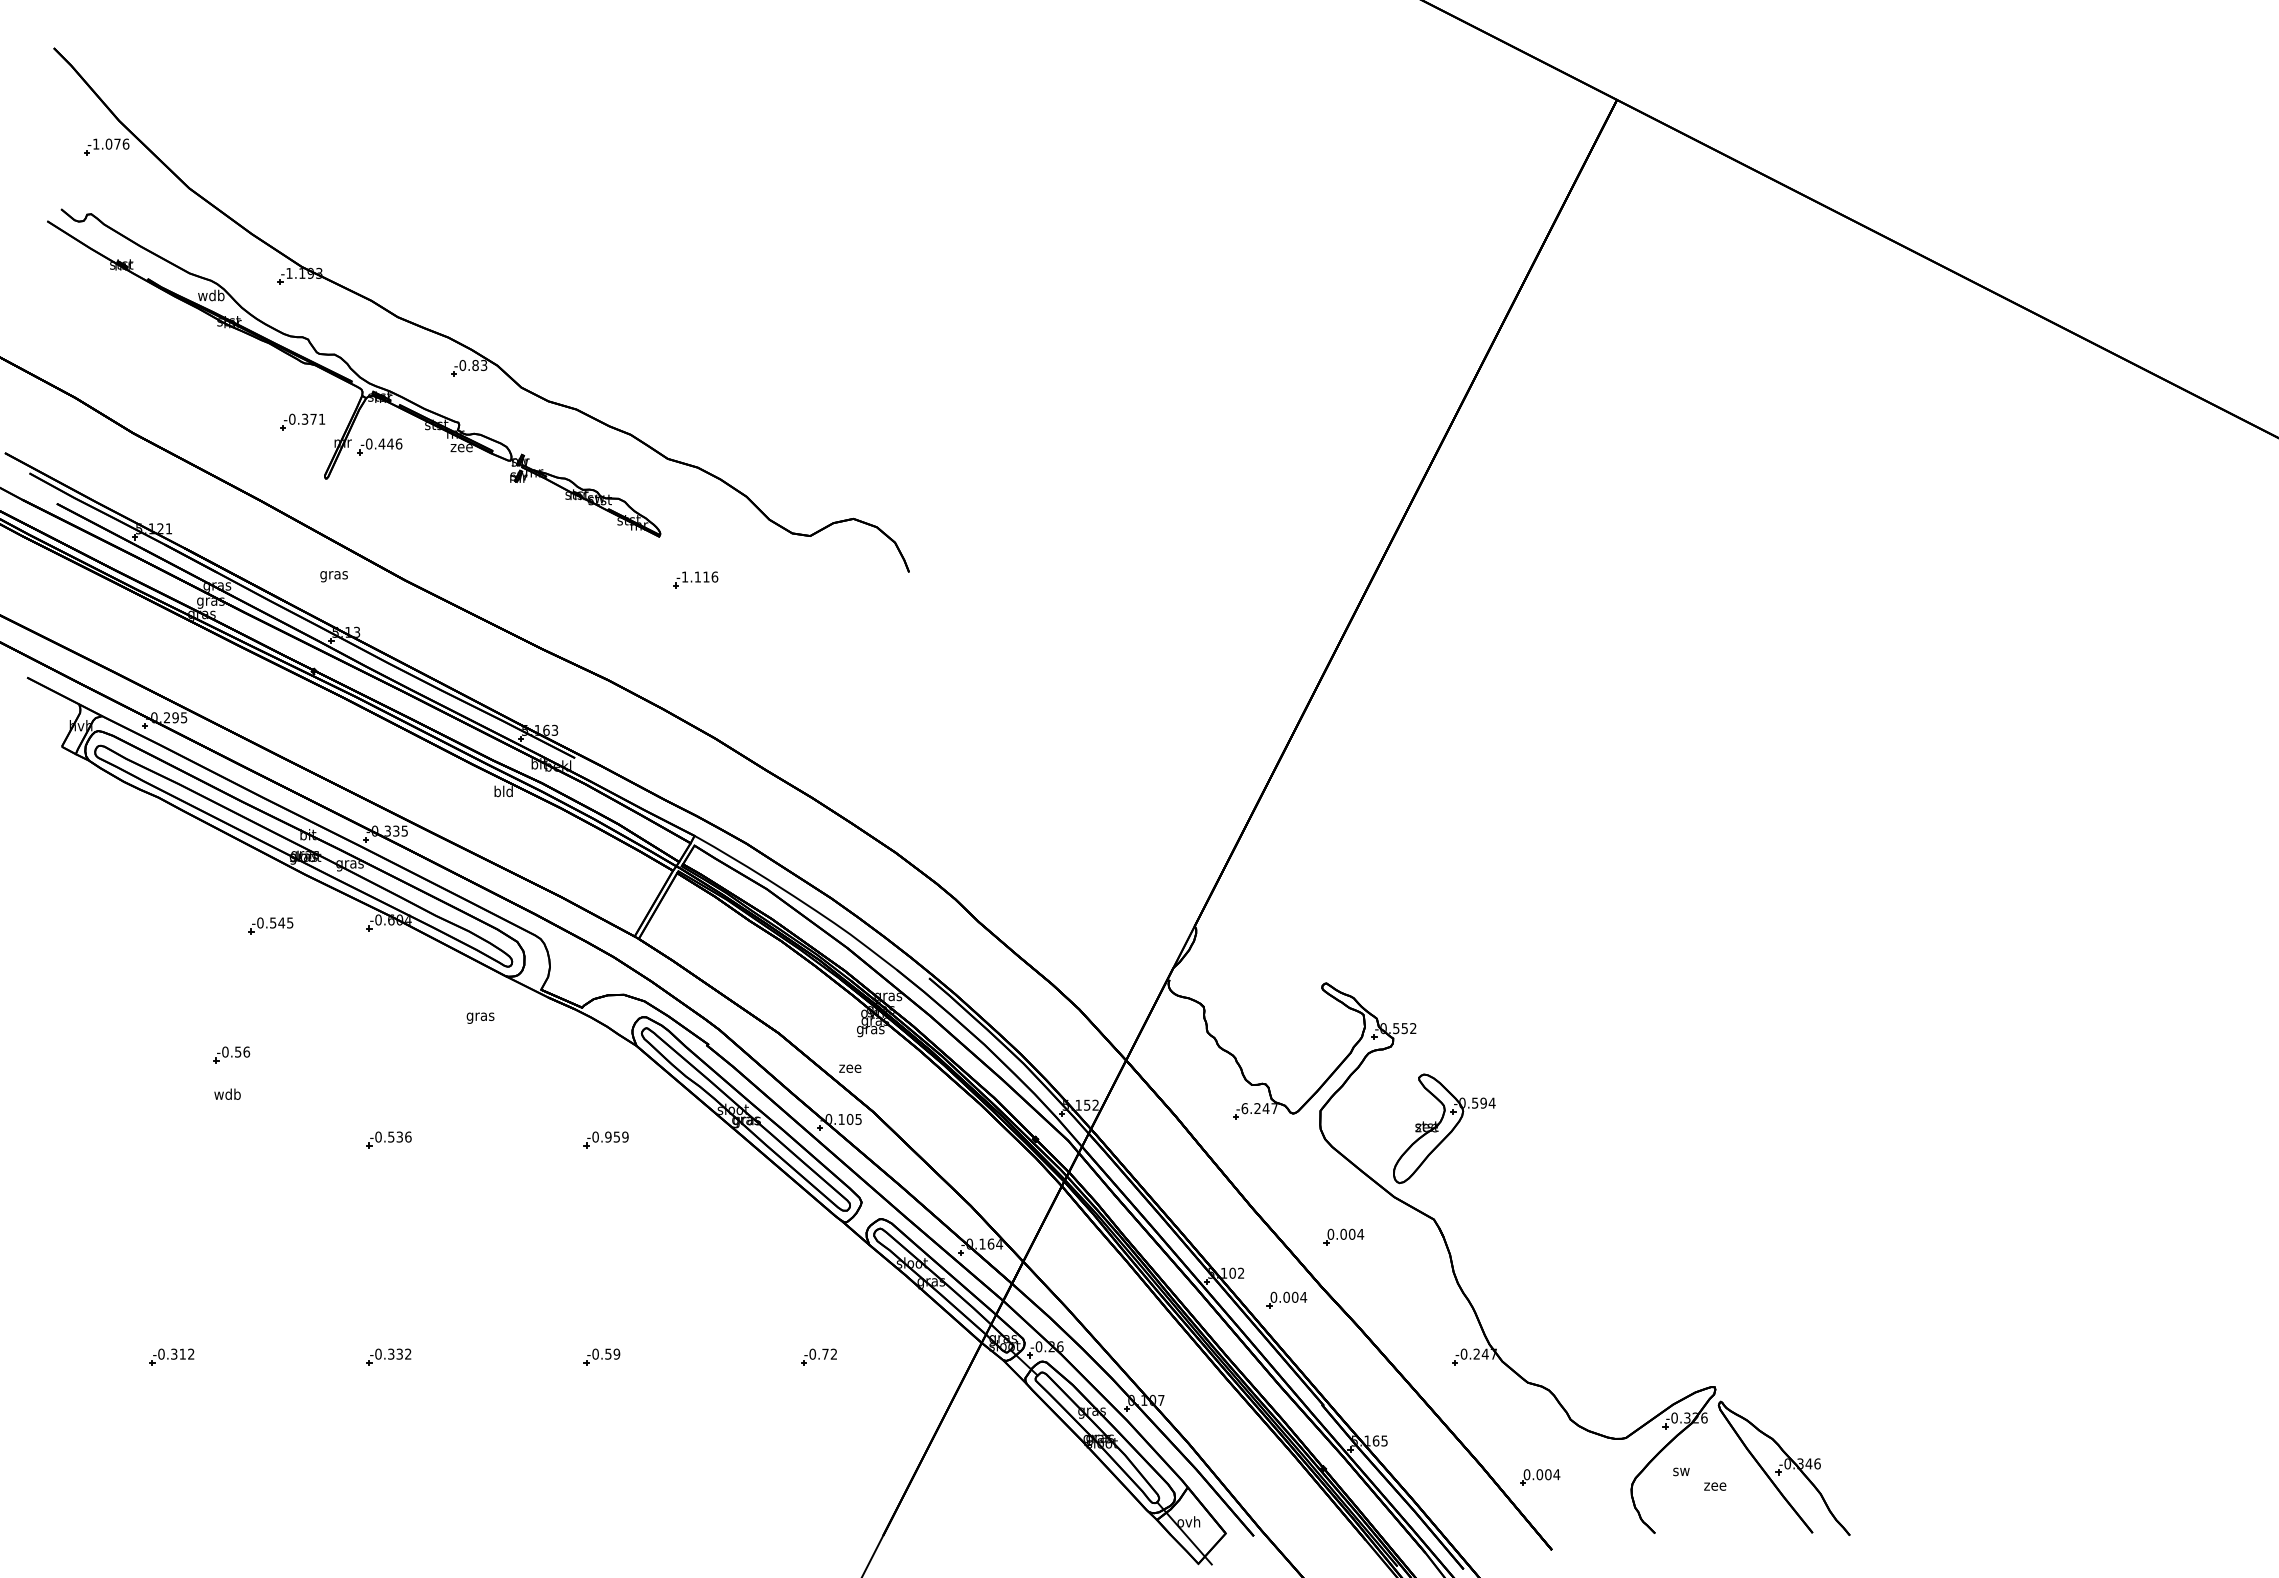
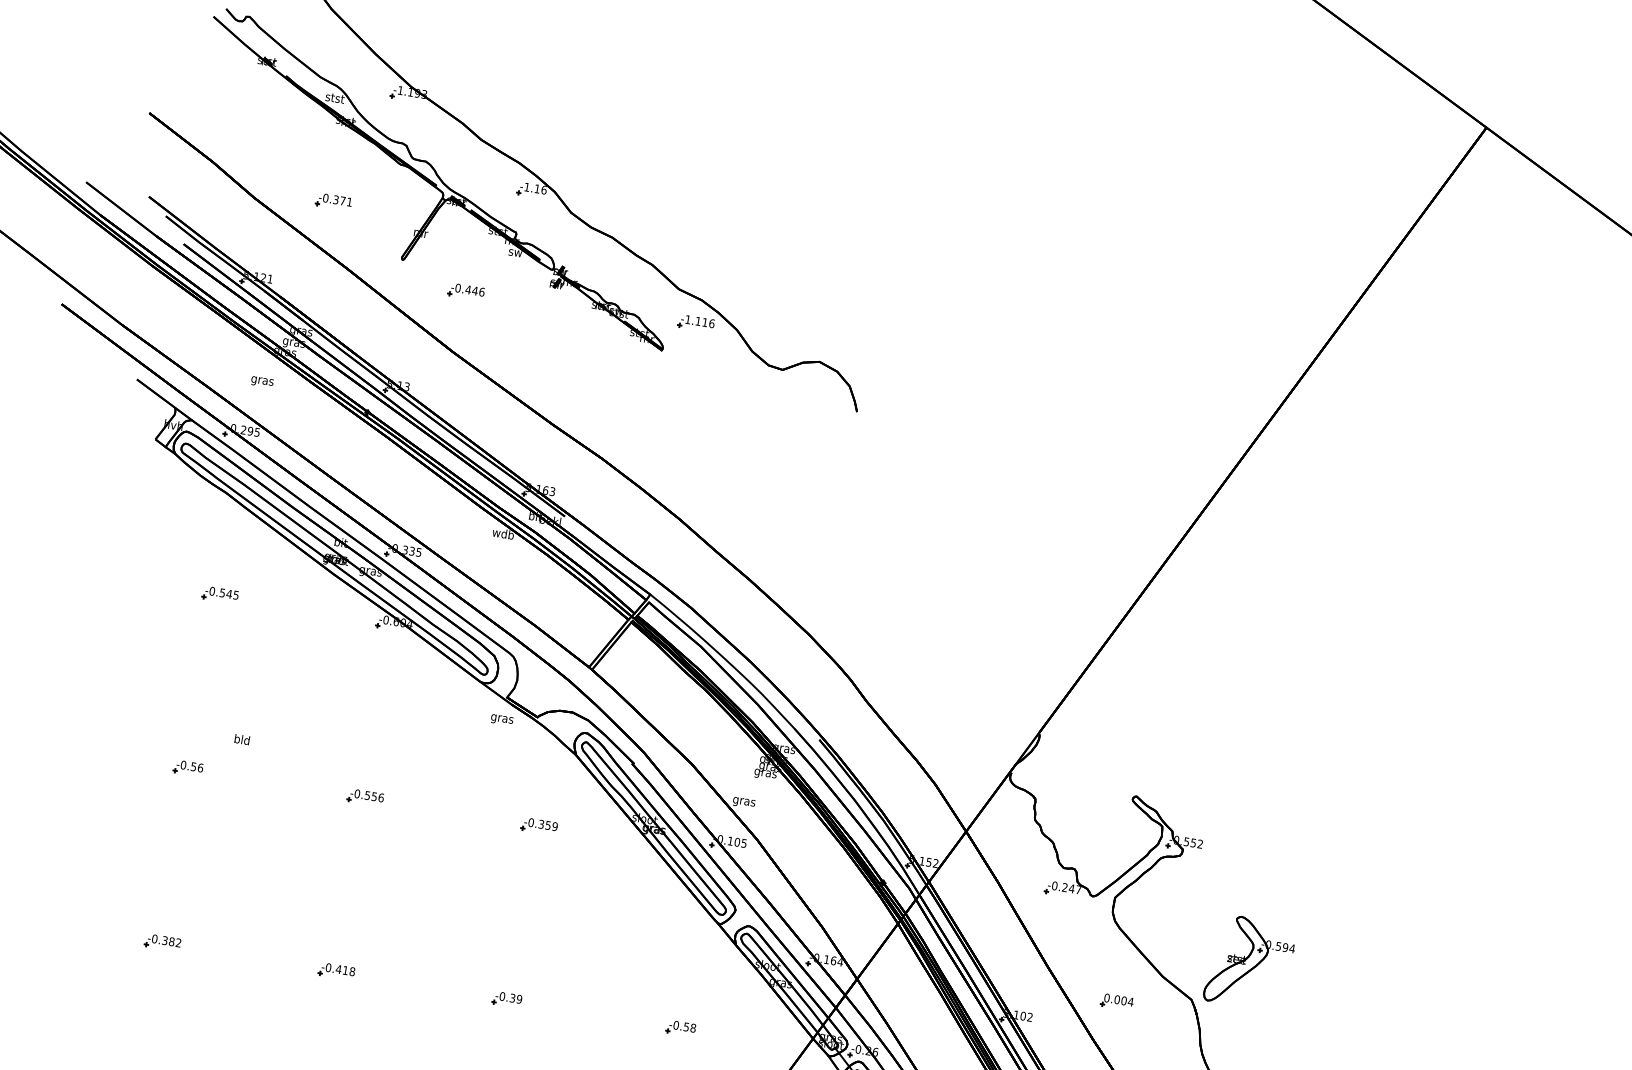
text: (211, 295) -> (335, 97), wdb -> stst
text: (473, 365) -> (535, 188), -0.83 -> -1.16
part: (302, 421) -> (333, 201), moved
part: (379, 446) -> (466, 291), moved
text: (461, 447) -> (515, 252), zee -> sw
text: (333, 576) -> (261, 381), moved
part: (695, 579) -> (696, 323), moved
text: (503, 791) -> (503, 533), bld -> wdb
part: (270, 925) -> (220, 594), moved
text: (480, 1017) -> (502, 719), moved
part: (231, 1054) -> (188, 767), moved
text: (850, 1069) -> (744, 802), zee -> gras
text: (227, 1093) -> (242, 739), wdb -> bld
text: (1244, 1108) -> (1054, 885), -6.247 -> -0.247
part: (1444, 1128) -> (1250, 962), moved
text: (399, 1136) -> (374, 796), -0.536 -> -0.556
text: (608, 1136) -> (541, 823), -0.959 -> -0.359
part: (1286, 1299) -> (1062, 1044), removed
text: (182, 1353) -> (171, 941), -0.312 -> -0.382
text: (399, 1353) -> (345, 969), -0.332 -> -0.418
text: (608, 1353) -> (512, 997), -0.59 -> -0.39
text: (829, 1353) -> (689, 1026), -0.72 -> -0.58

